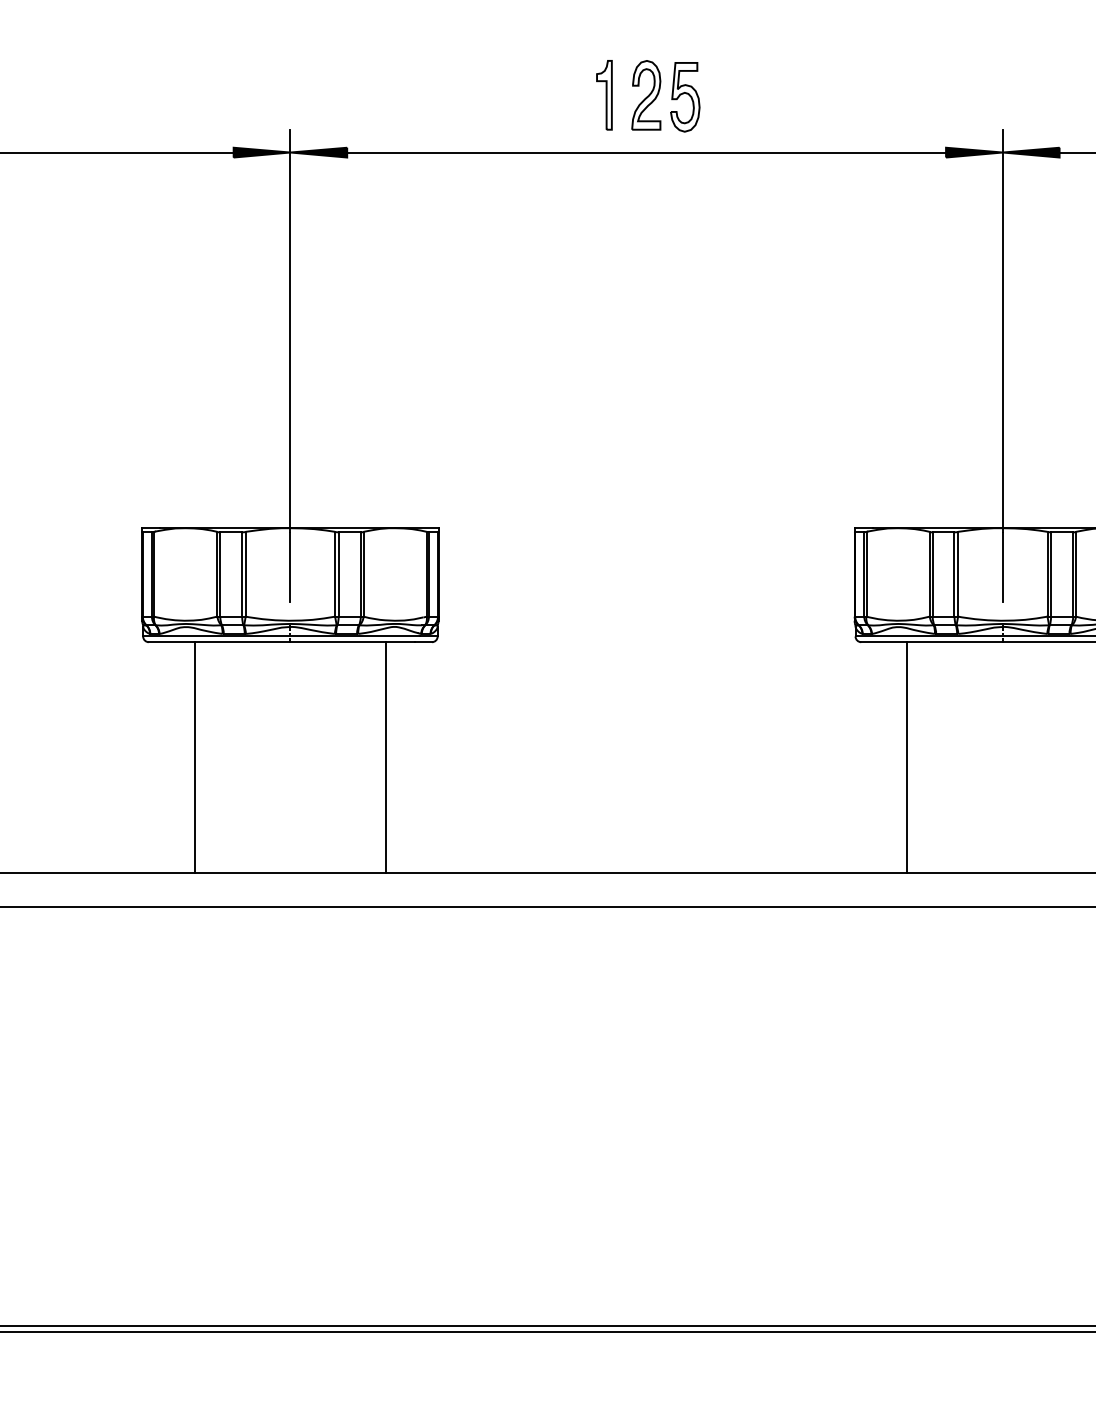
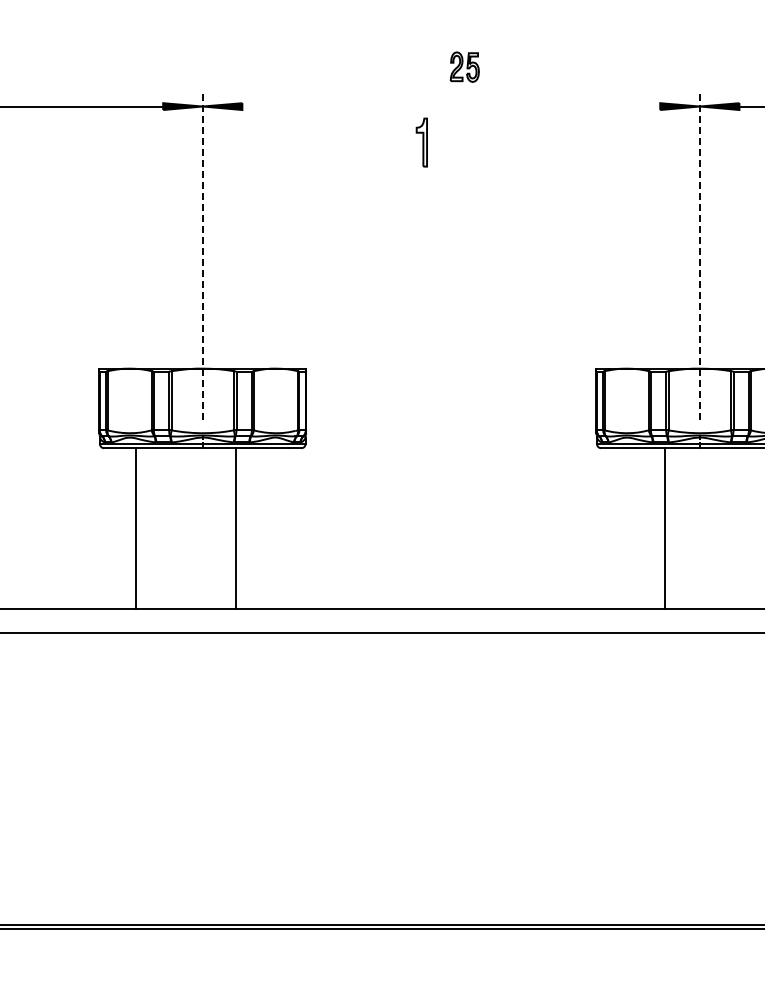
part: (603, 95) -> (421, 142), moved
part: (665, 95) -> (464, 66), size x0.6
line: (646, 152) -> (451, 106), removed
line: (290, 366) -> (202, 255), solid -> dashed
line: (1002, 366) -> (699, 255), solid -> dashed
line: (386, 757) -> (236, 528), moved
line: (907, 757) -> (665, 528), moved

